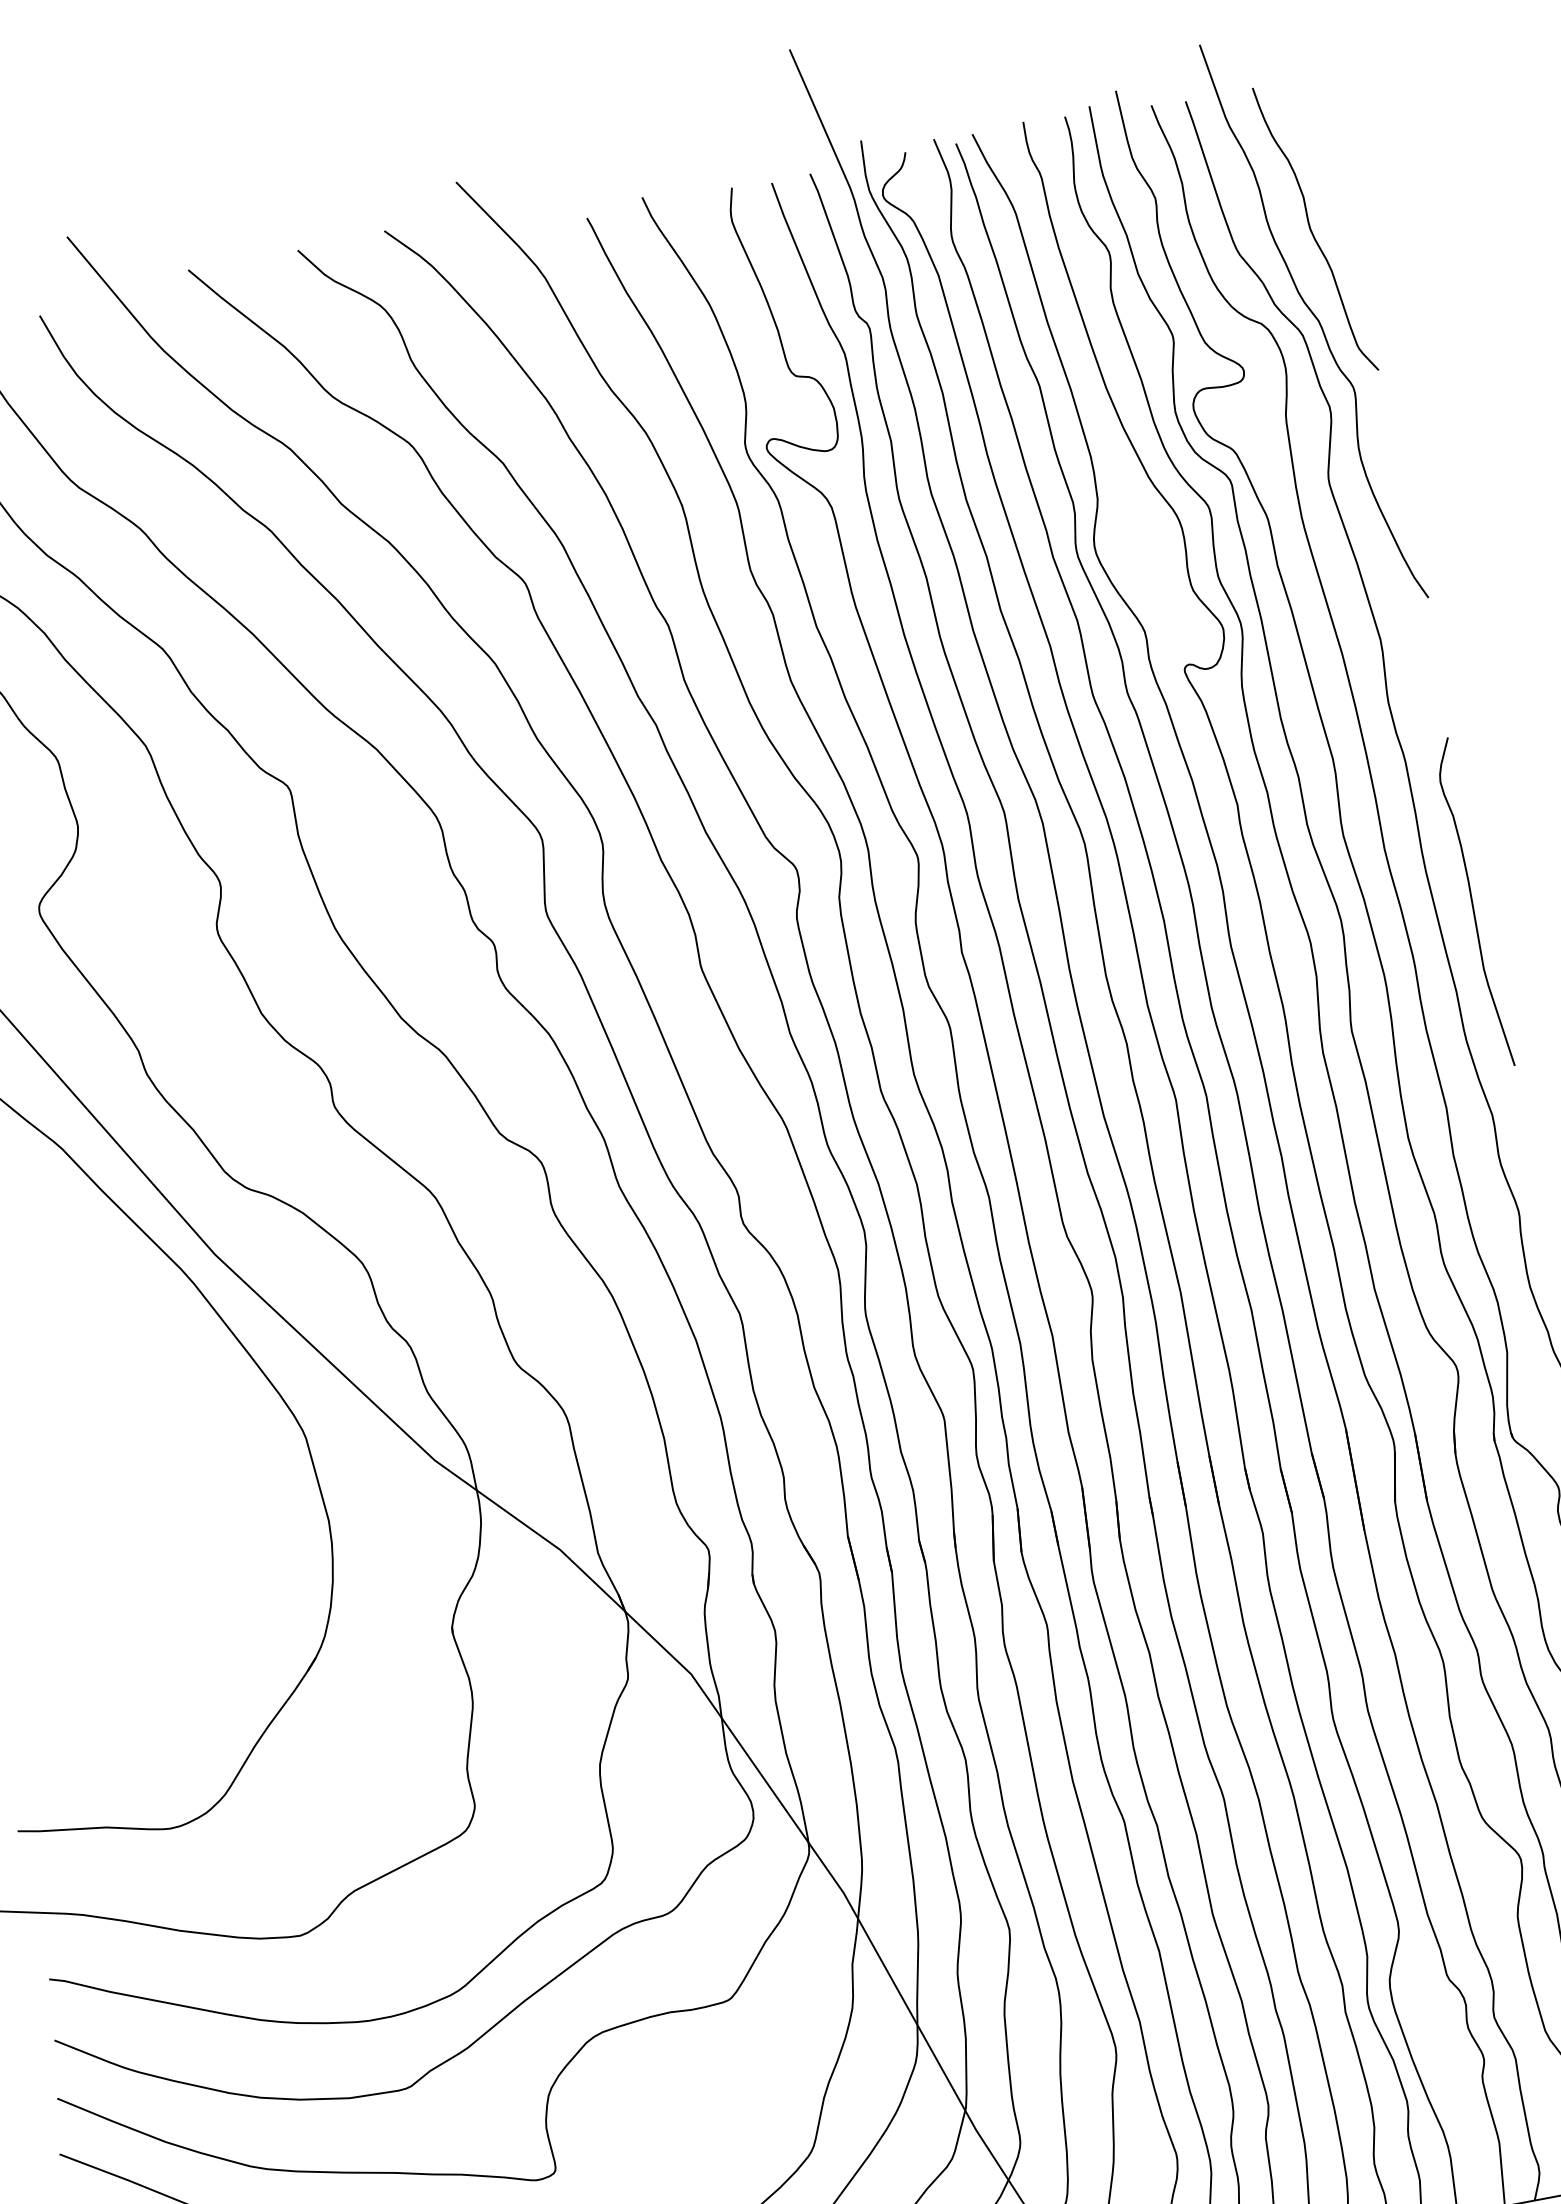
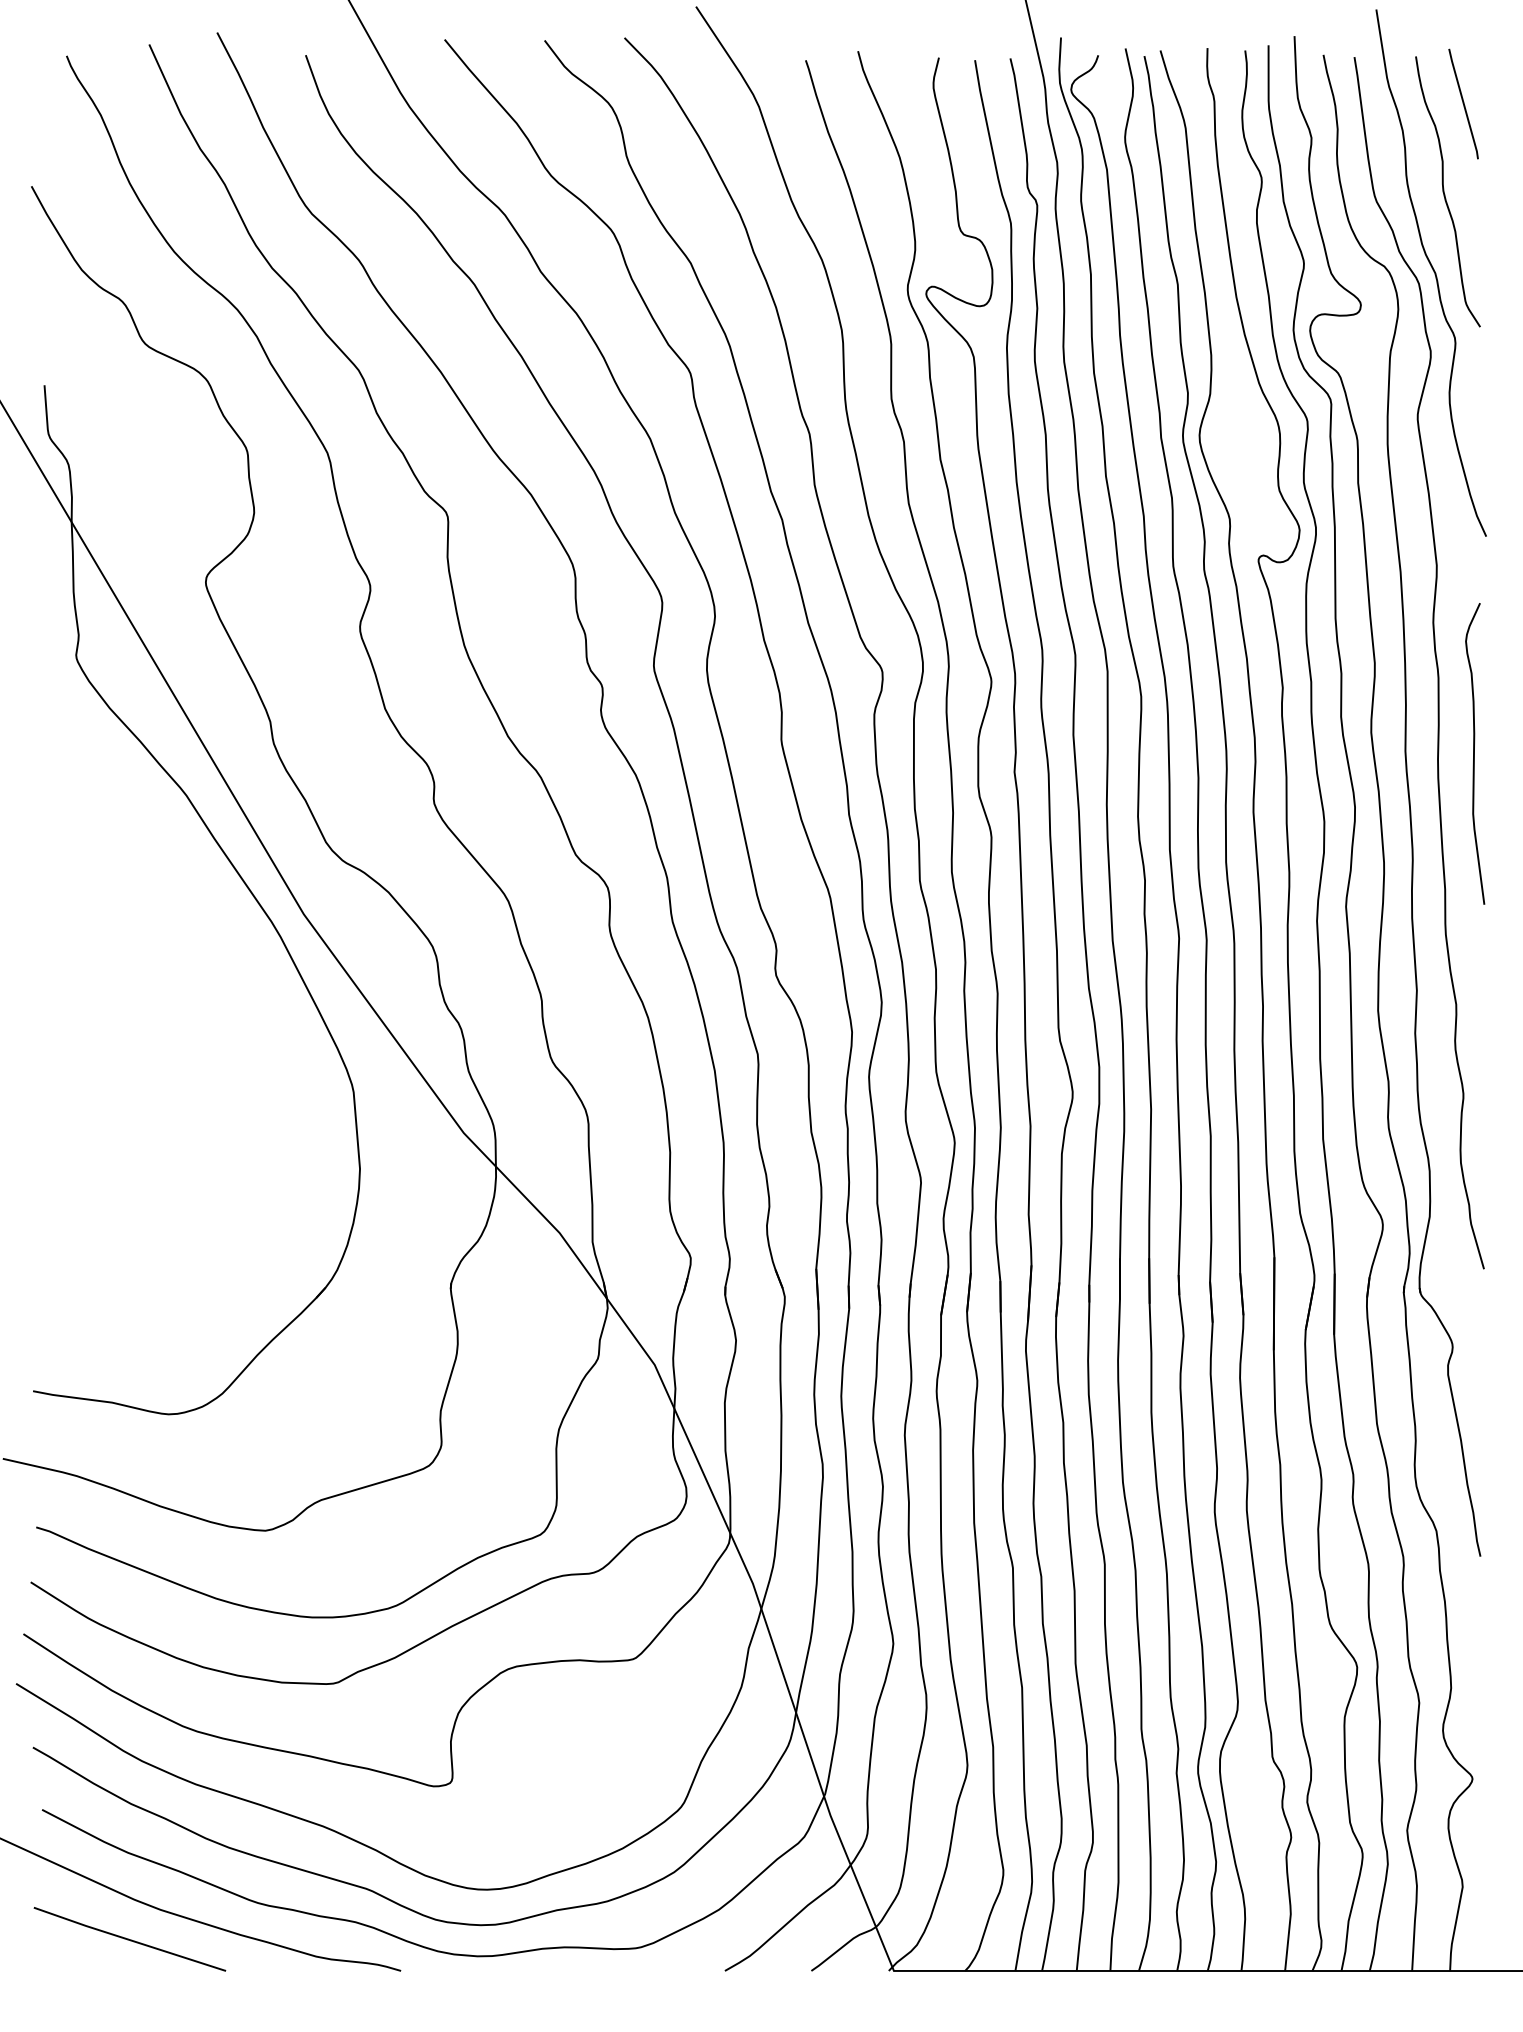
line: (1314, 129) -> (1463, 103), added
curve: (1472, 902) -> (1474, 753), moved

